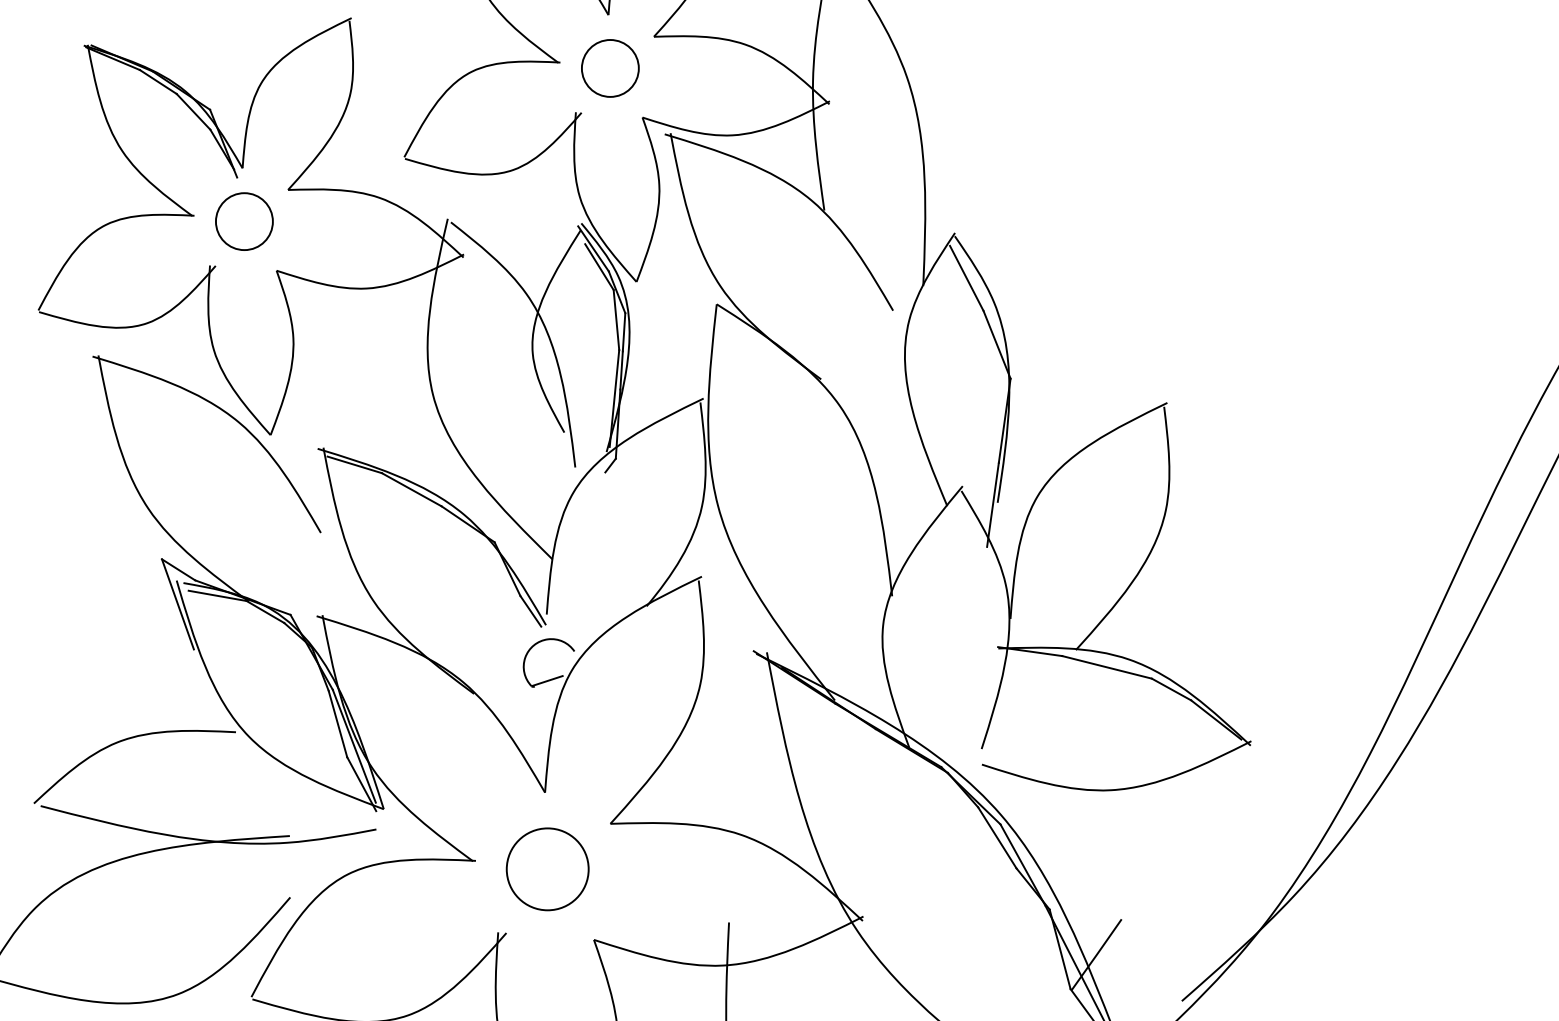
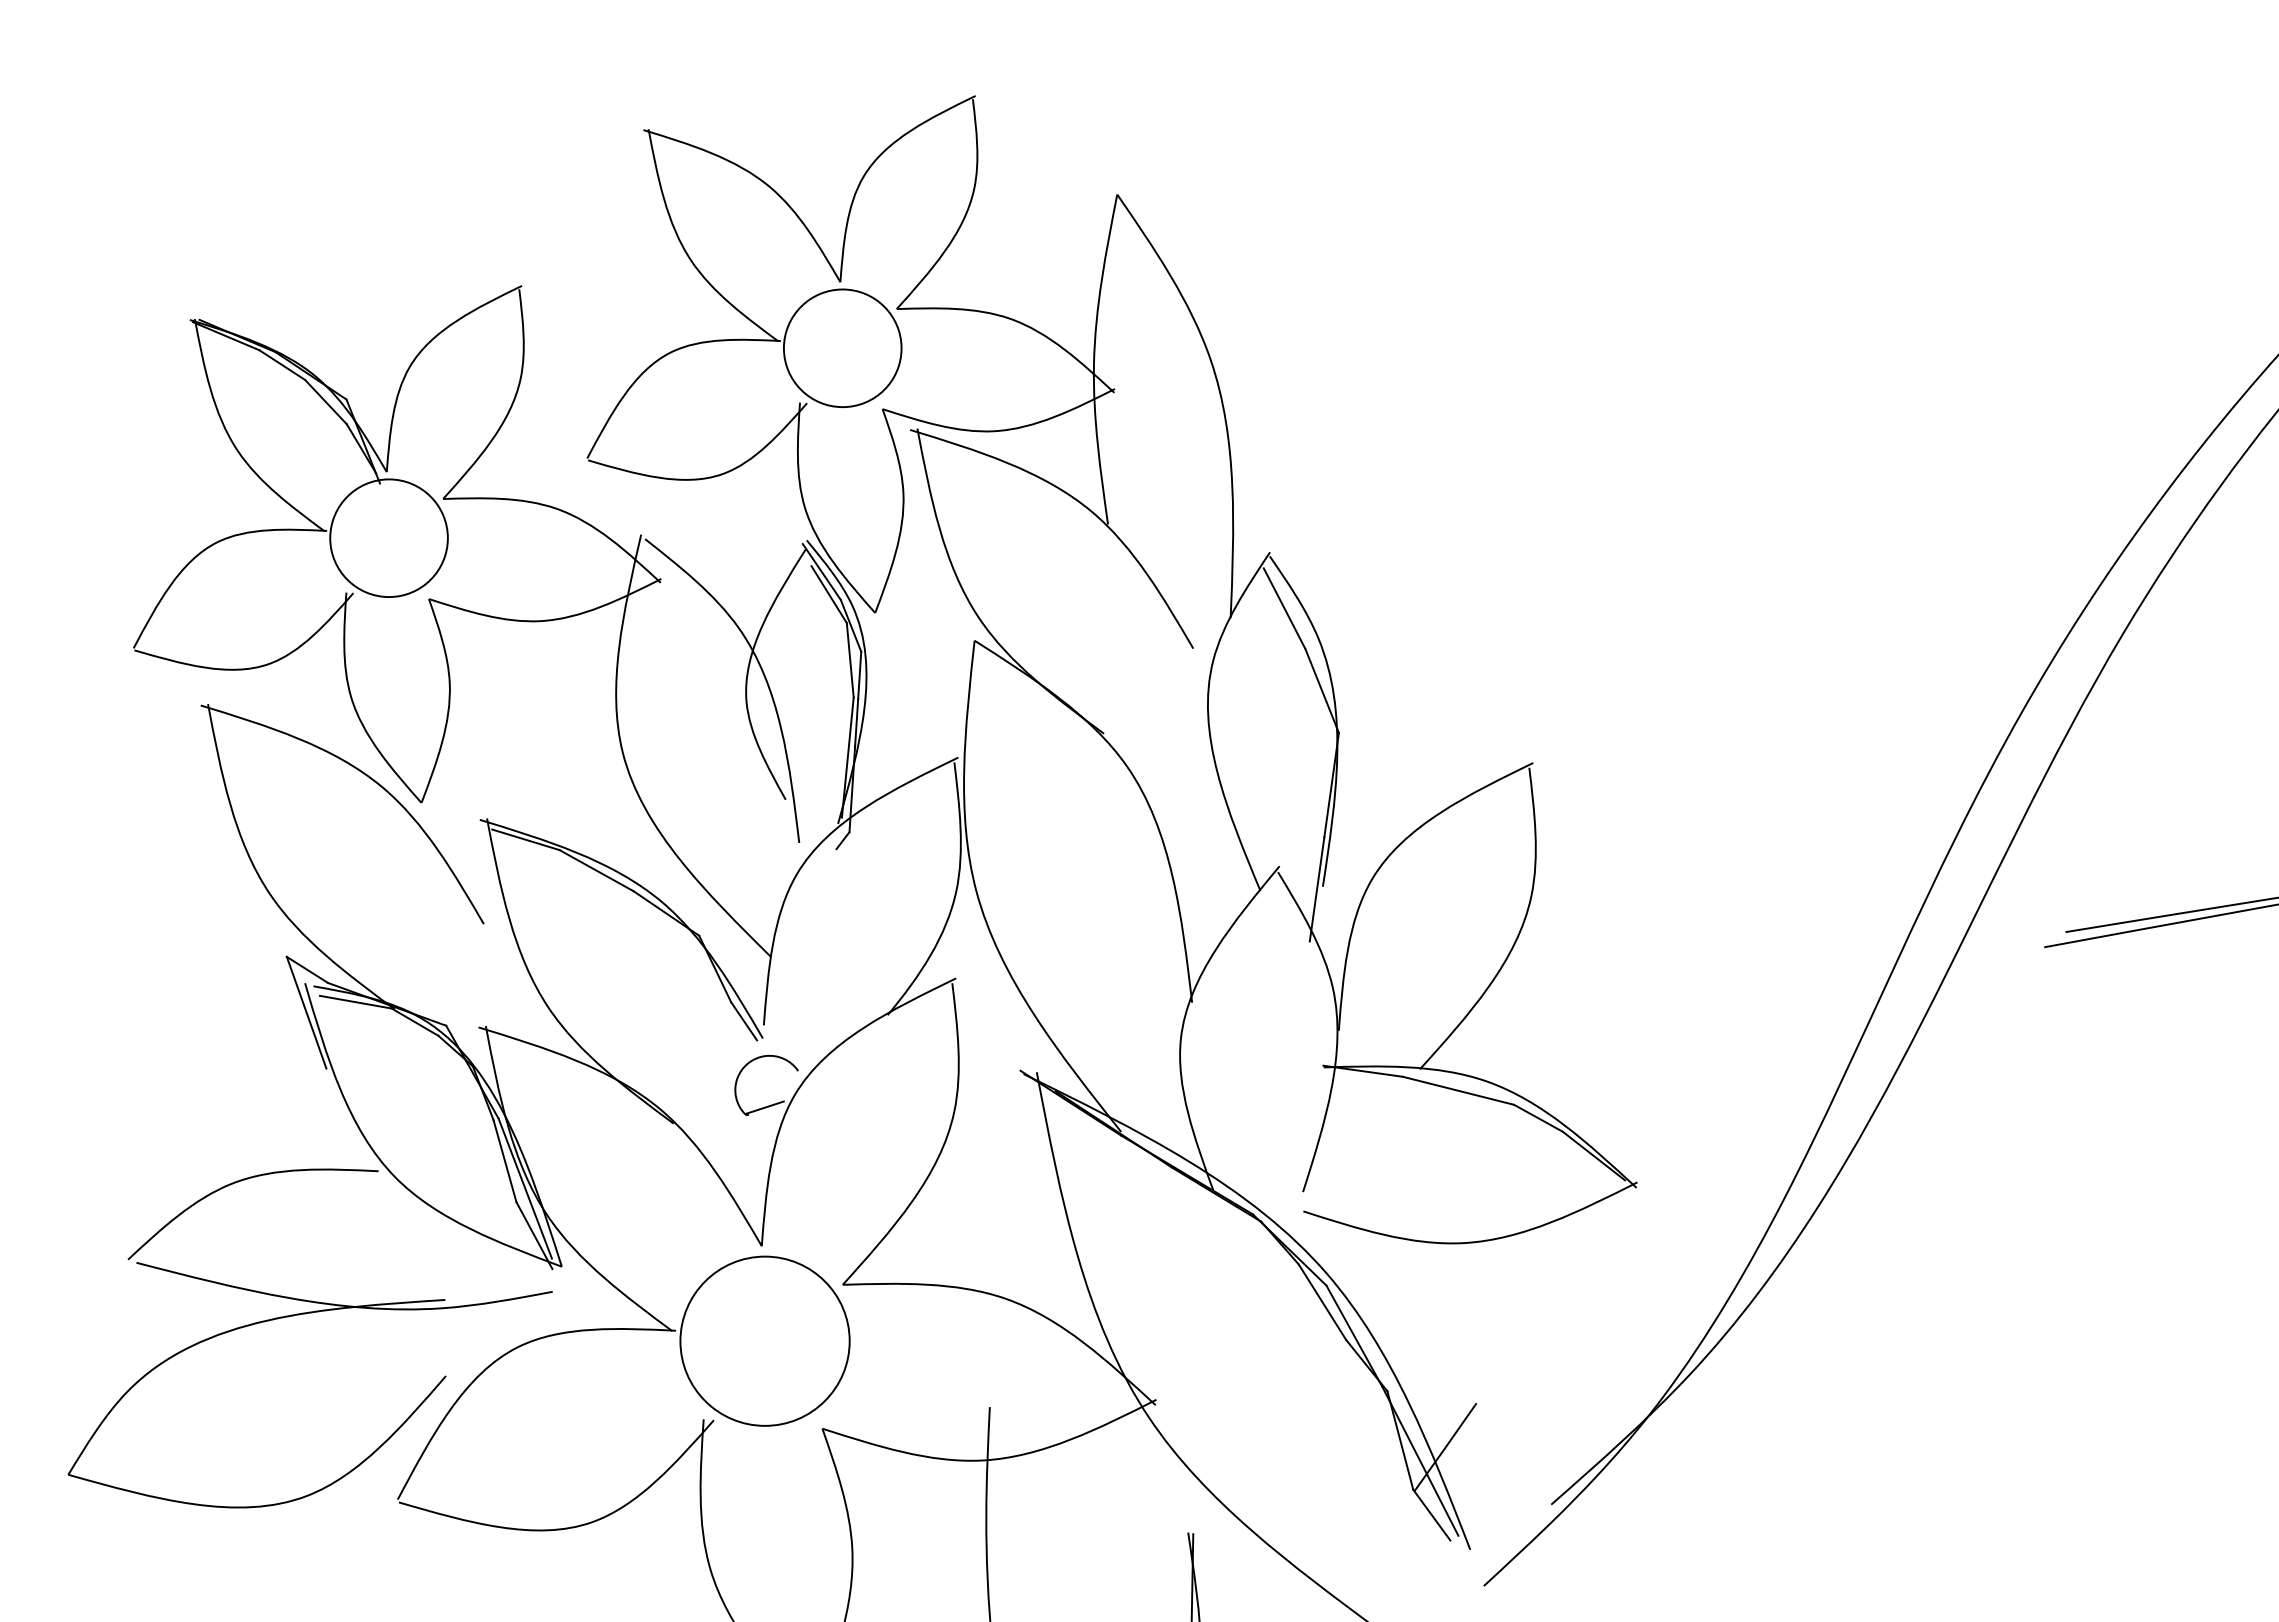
circle: (610, 68) -> (842, 348), size x1.67
circle: (243, 221) -> (388, 538), size x1.67
circle: (547, 868) -> (764, 1340), size x1.67

